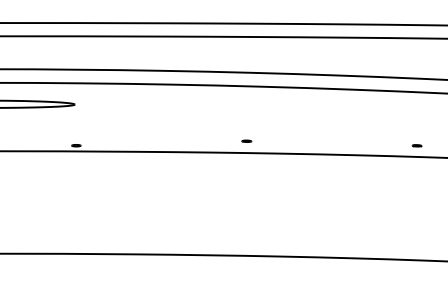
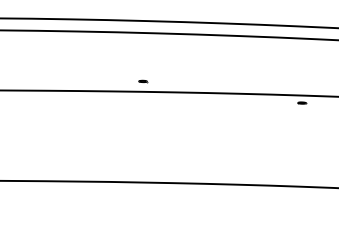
part: (416, 145) -> (301, 102), moved

